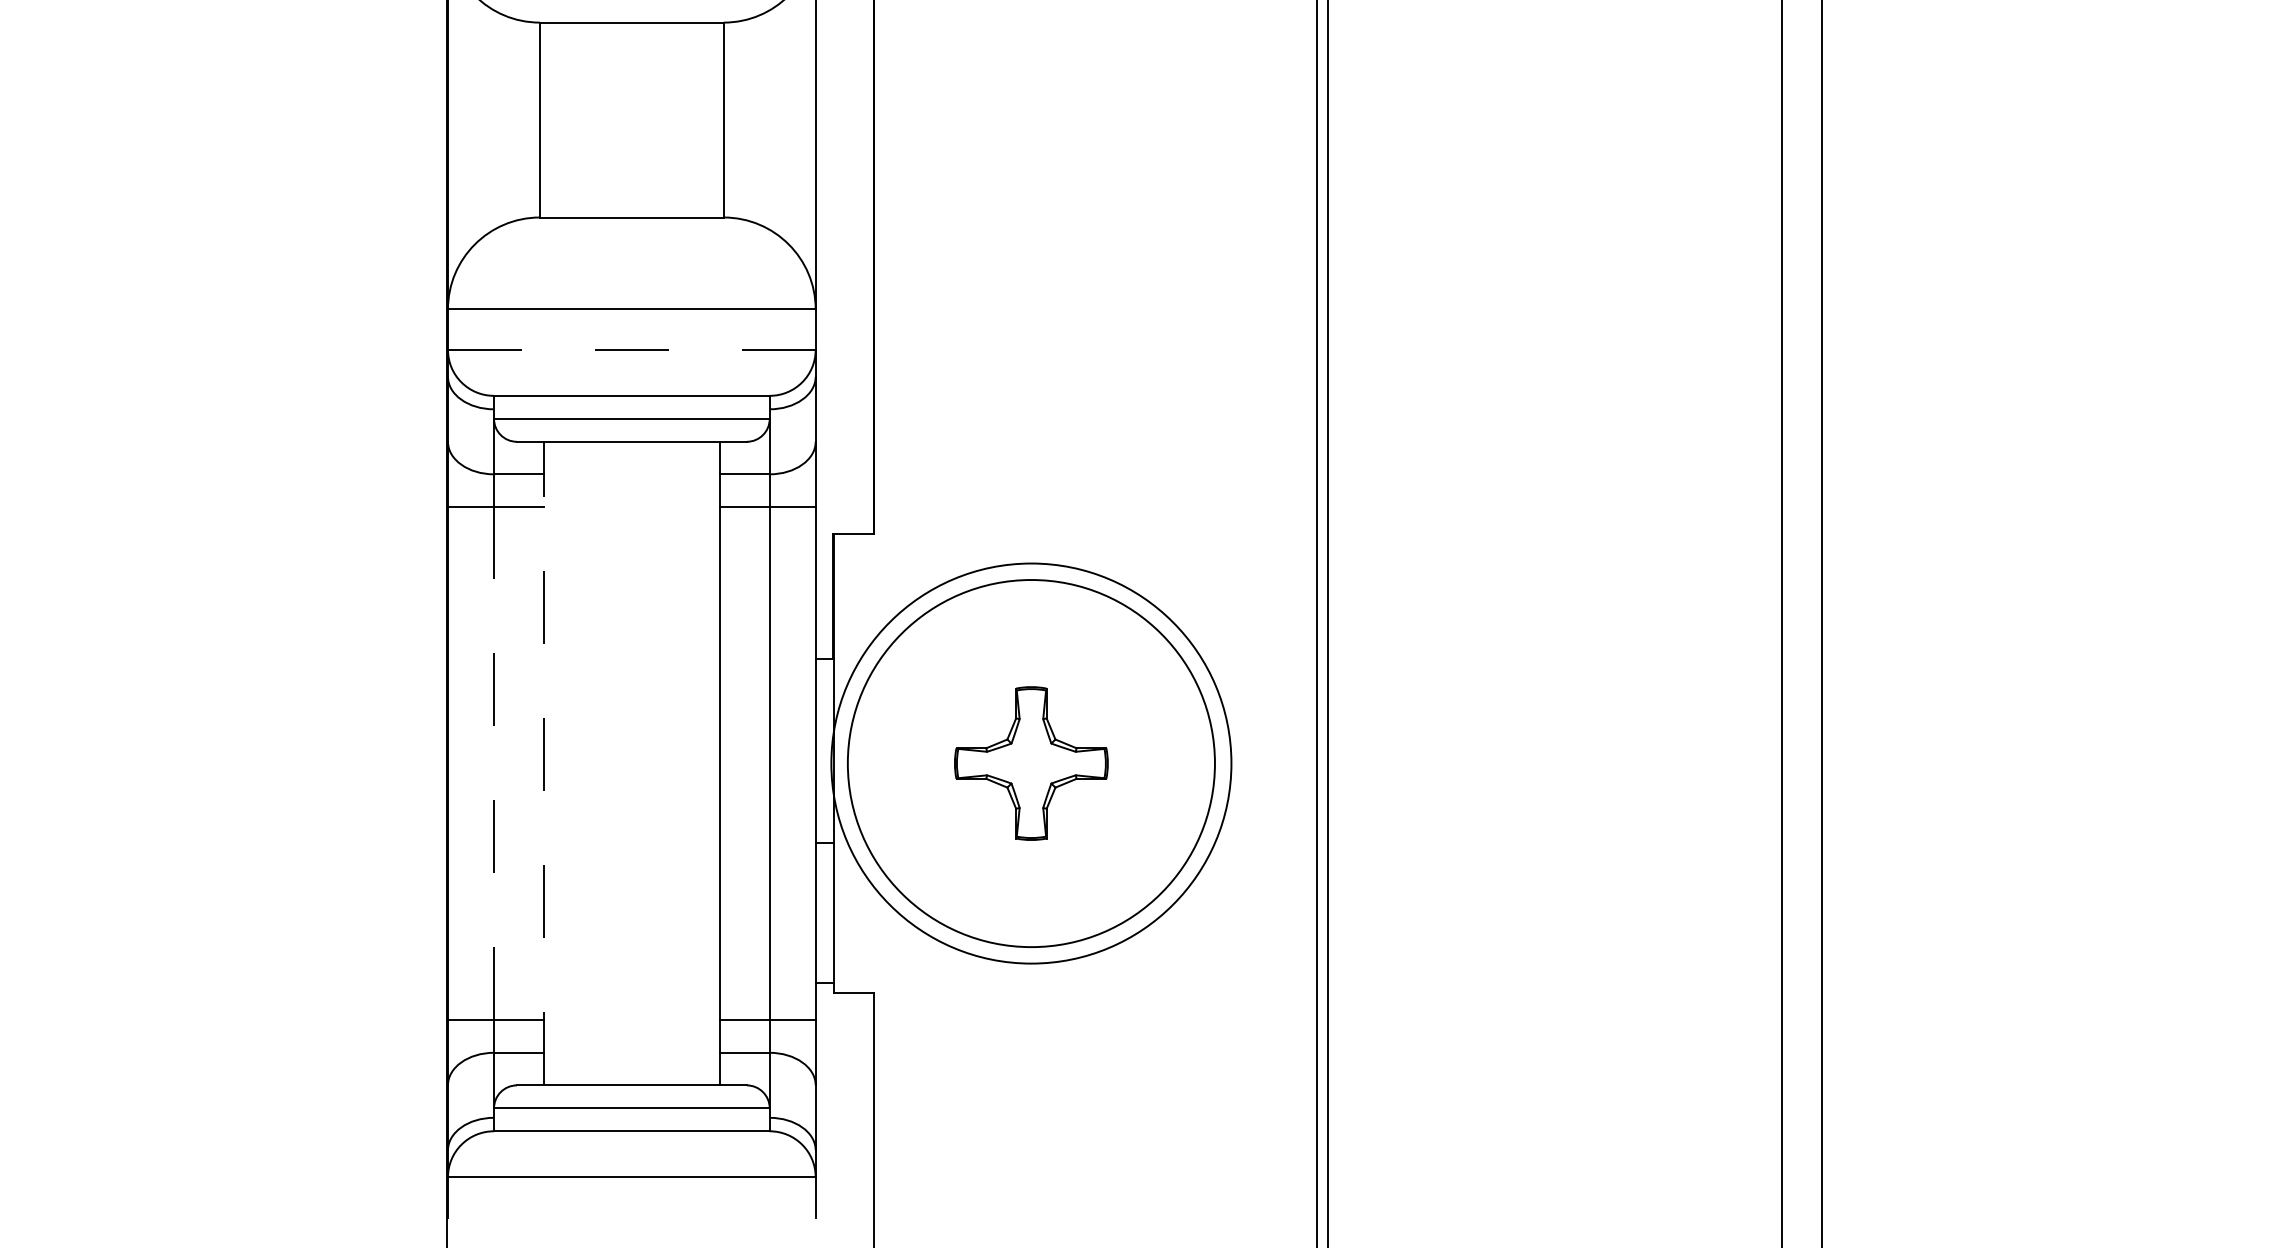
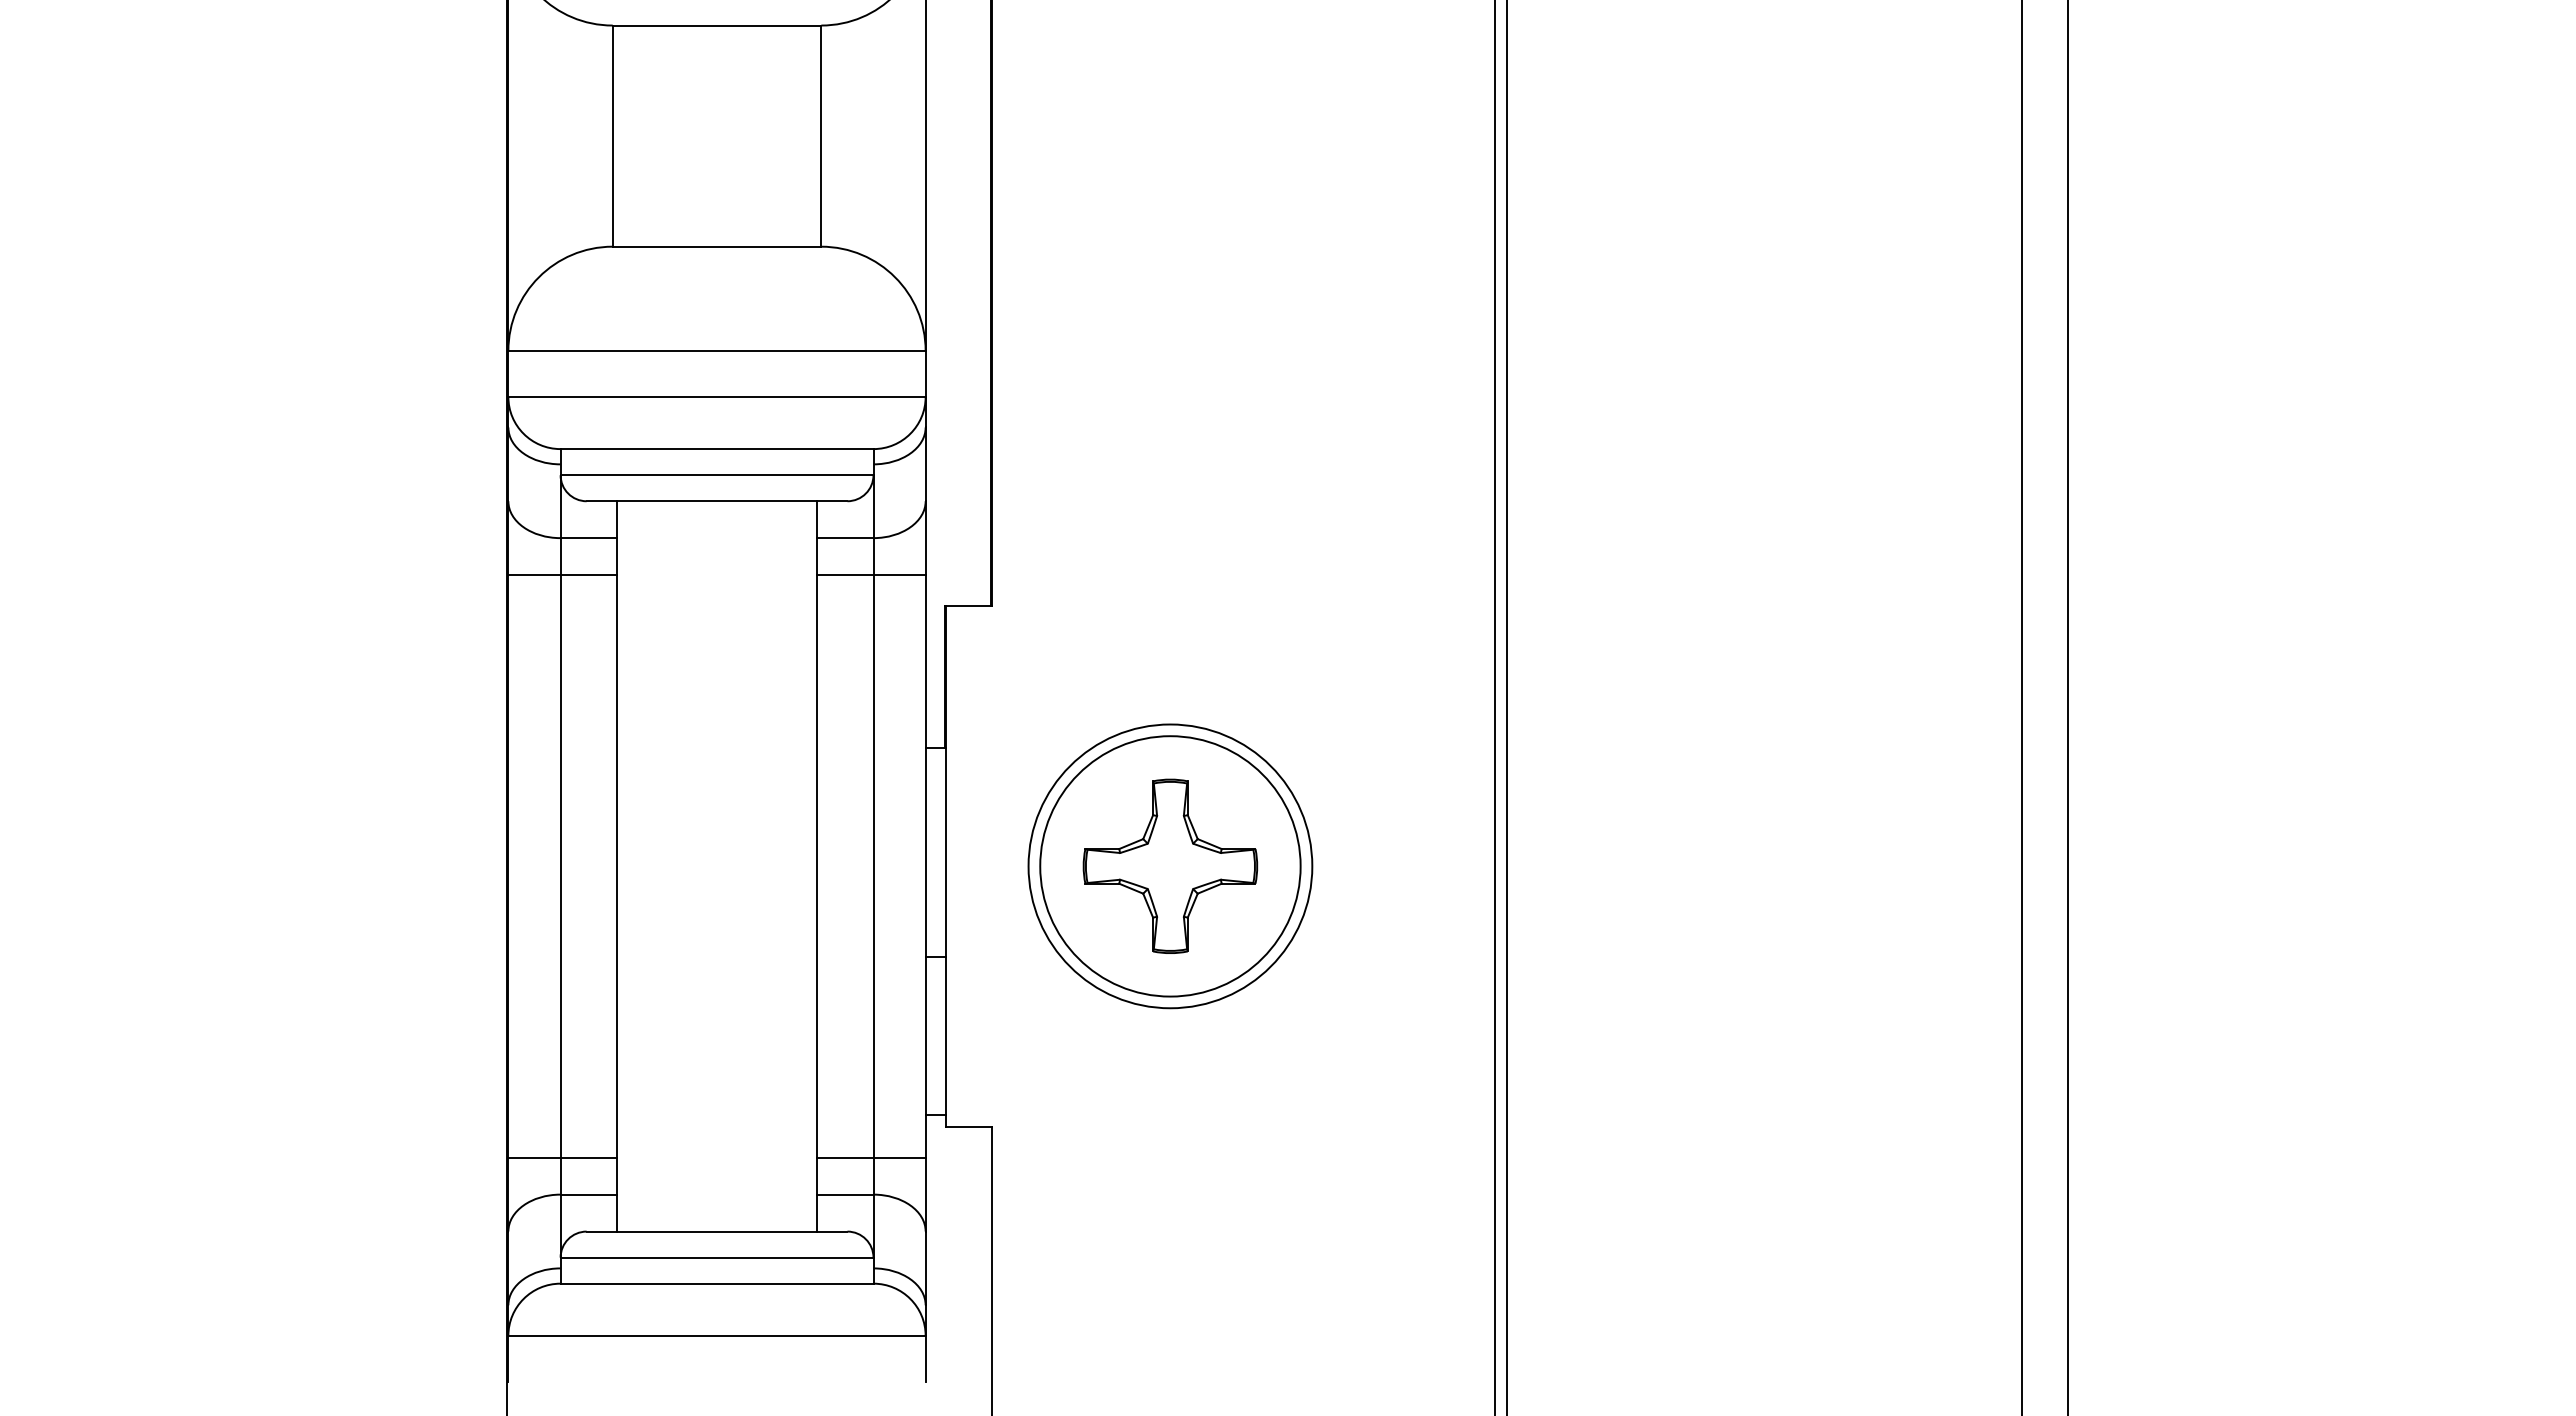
line: (632, 349) -> (717, 396), dashed -> solid
line: (493, 762) -> (560, 865), dashed -> solid
line: (543, 762) -> (616, 865), dashed -> solid
circle: (1031, 763) -> (1170, 866), size x0.62
circle: (1031, 763) -> (1170, 866), size x0.62

